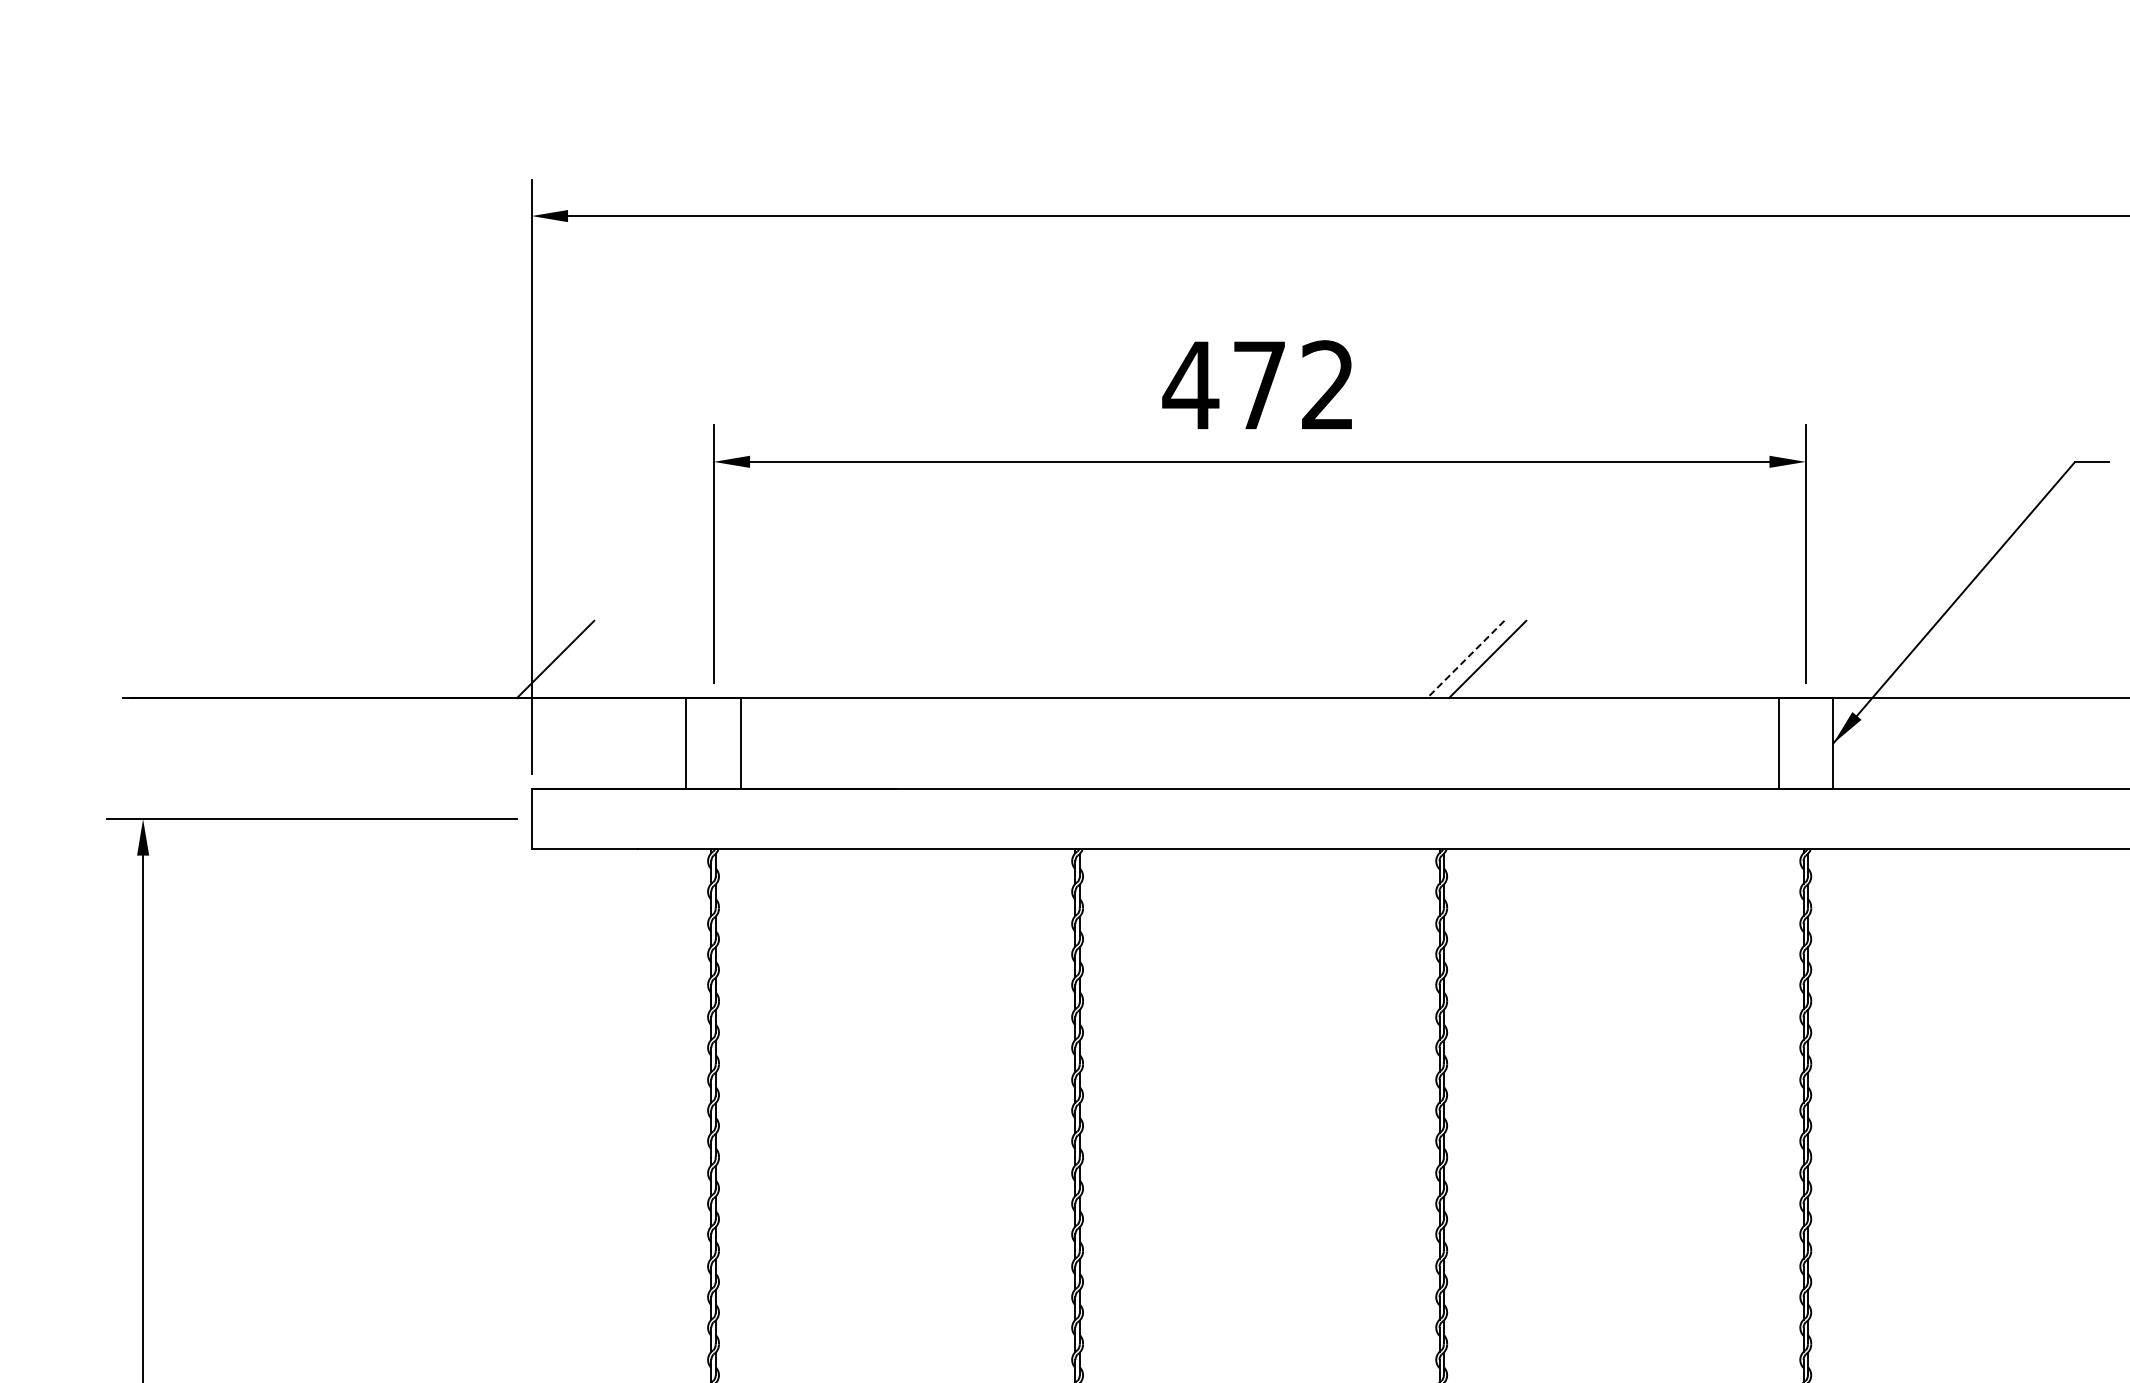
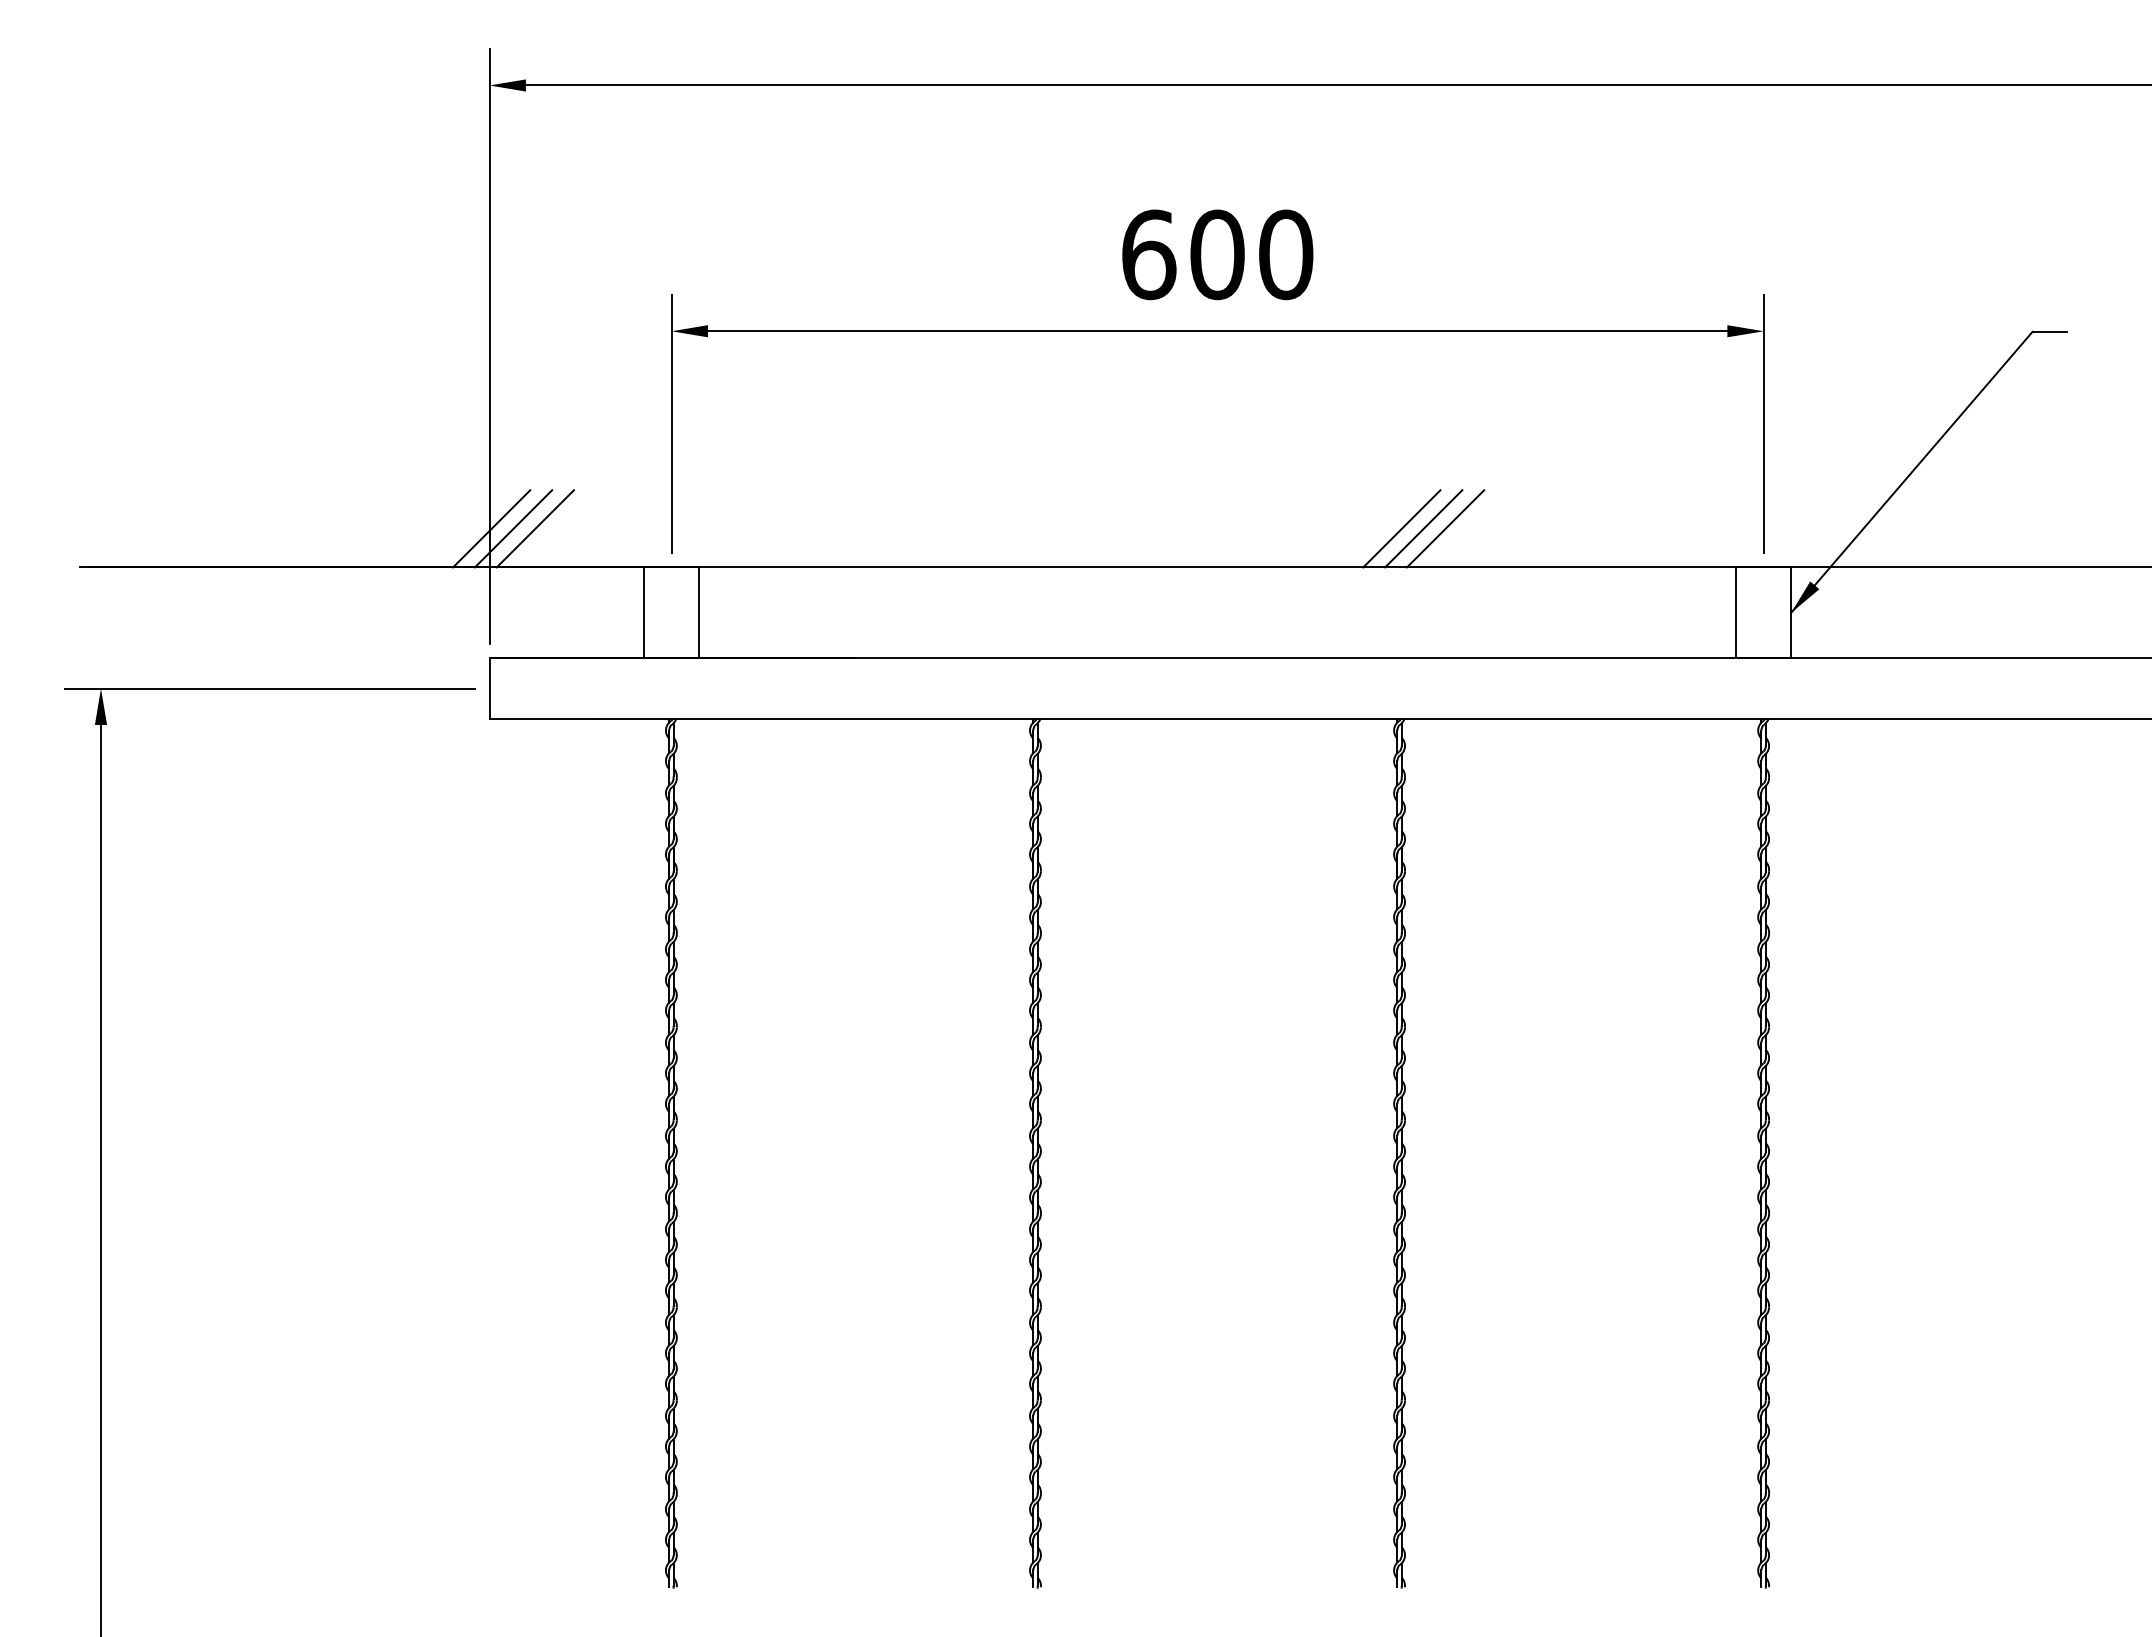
text: (1258, 385) -> (1216, 254), 472 -> 600
line: (533, 659) -> (491, 528), added
line: (576, 659) -> (534, 528), added
line: (1443, 659) -> (1401, 528), added
line: (1465, 659) -> (1423, 528), dashed -> solid

